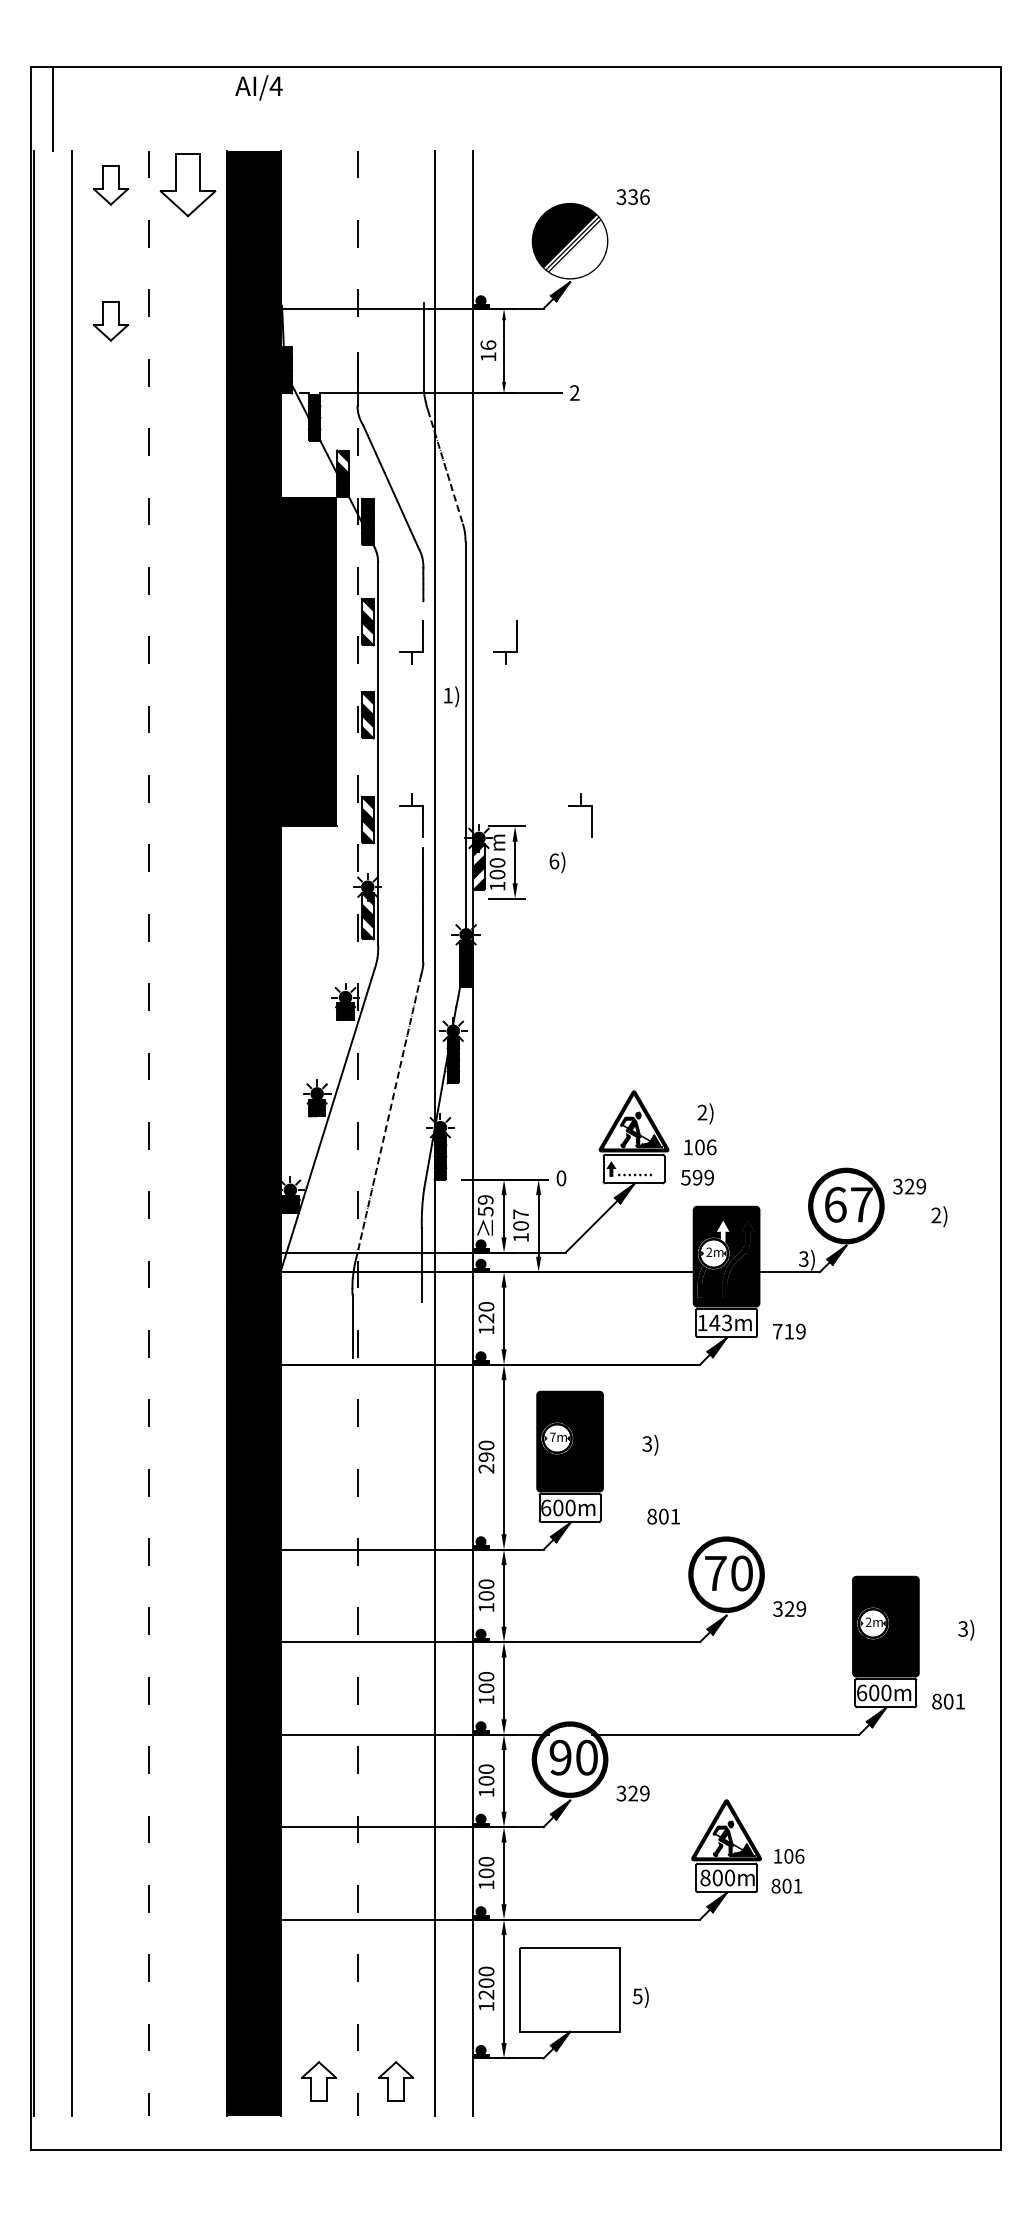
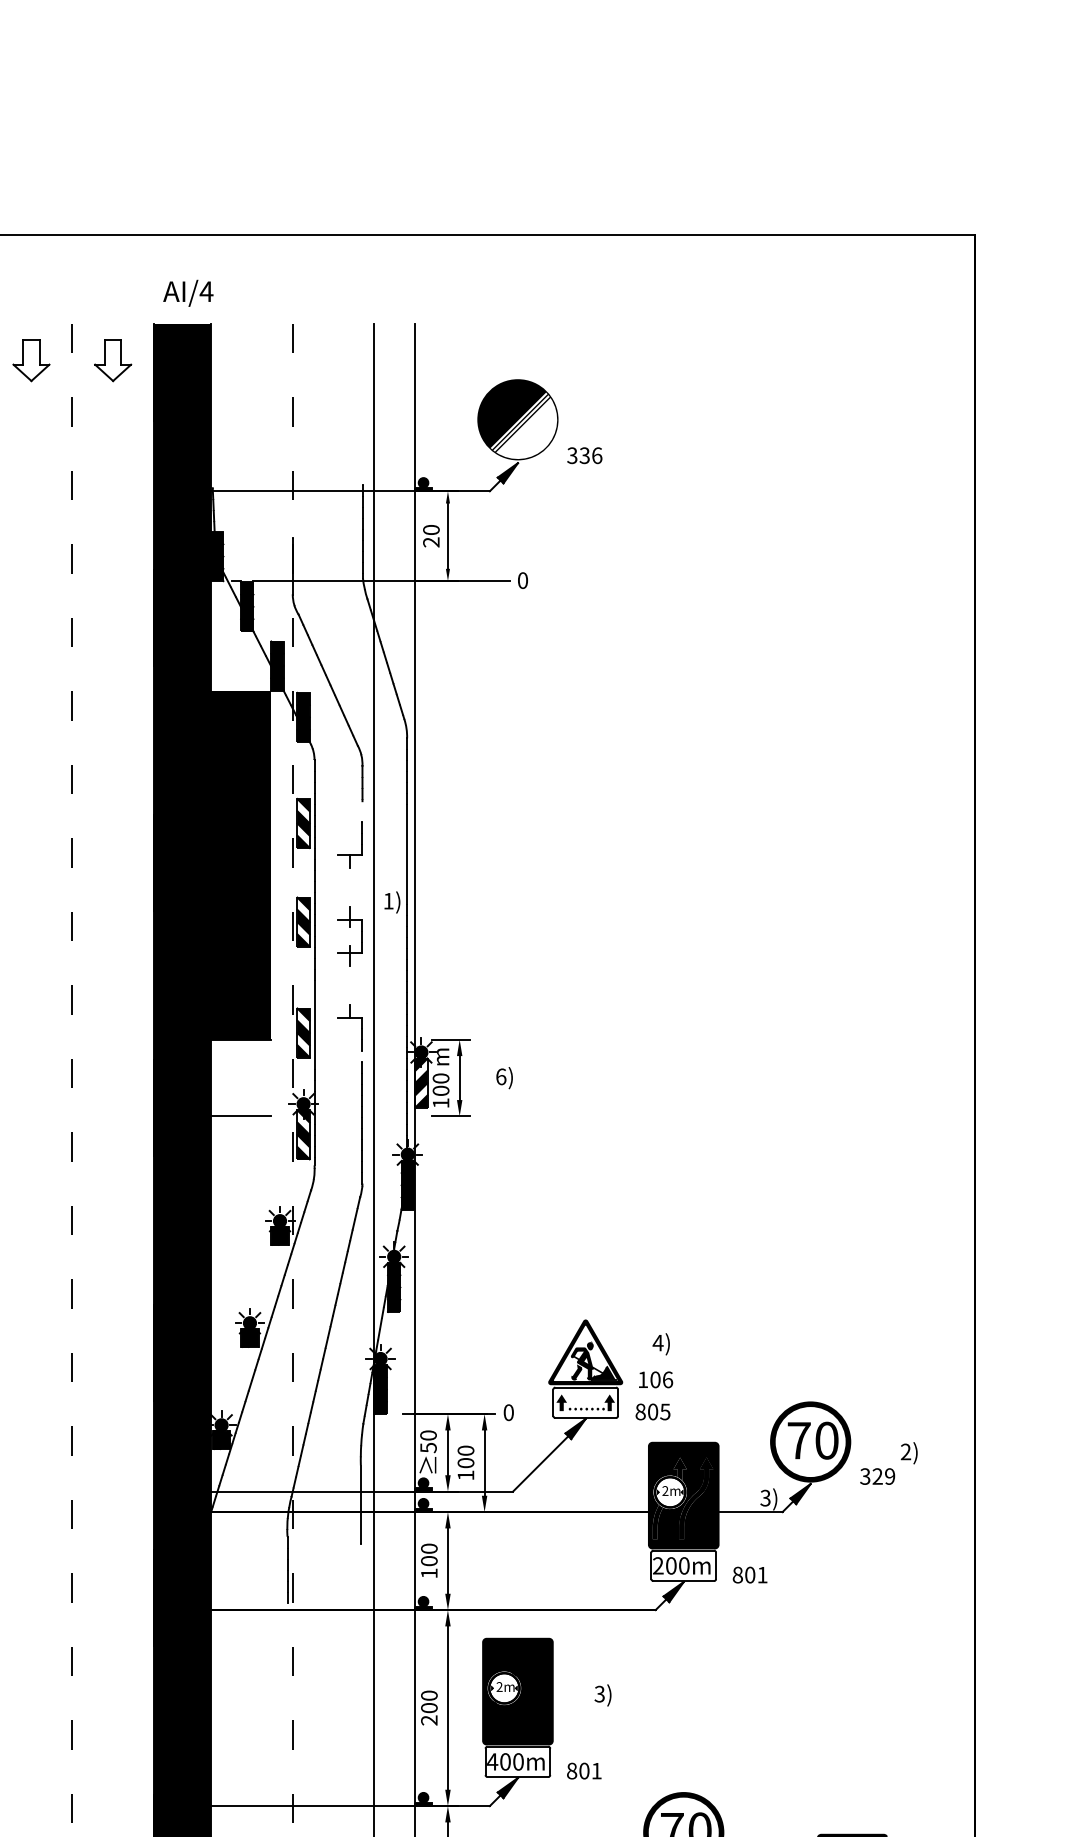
text: (258, 87) -> (187, 292), moved
part: (187, 185) -> (112, 360), size x0.62
text: (632, 196) -> (584, 455), moved
part: (110, 321) -> (31, 504), removed
text: (488, 350) -> (431, 535), 16 -> 20
text: (574, 392) -> (522, 580), 2 -> 0
fill: (342, 461) -> (276, 653), added
line: (445, 467) -> (385, 659), dashed -> solid
part: (505, 651) -> (449, 854), removed
part: (411, 720) -> (349, 927), added
part: (580, 806) -> (528, 1018), removed
line: (308, 898) -> (240, 1116), added
text: (702, 1112) -> (658, 1342), 2) -> 4)
line: (388, 1116) -> (325, 1347), dashed -> solid
fill: (656, 1168) -> (609, 1402), added
text: (697, 1177) -> (652, 1411), 599 -> 805
text: (909, 1186) -> (877, 1476), moved
text: (485, 1199) -> (428, 1435), 59 -> 50
text: (848, 1204) -> (812, 1440), 67 -> 70
text: (520, 1213) -> (465, 1449), 107 -> 100
fill: (722, 1231) -> (679, 1468), added
text: (486, 1318) -> (429, 1561), 120 -> 100
text: (714, 1322) -> (670, 1565), 143m -> 200m
text: (788, 1331) -> (749, 1574), 719 -> 801
text: (552, 1436) -> (499, 1686), 7m -> 2m
text: (486, 1456) -> (429, 1707), 290 -> 200
text: (546, 1507) -> (492, 1761), 600m -> 400m
text: (663, 1516) -> (584, 1770), moved

